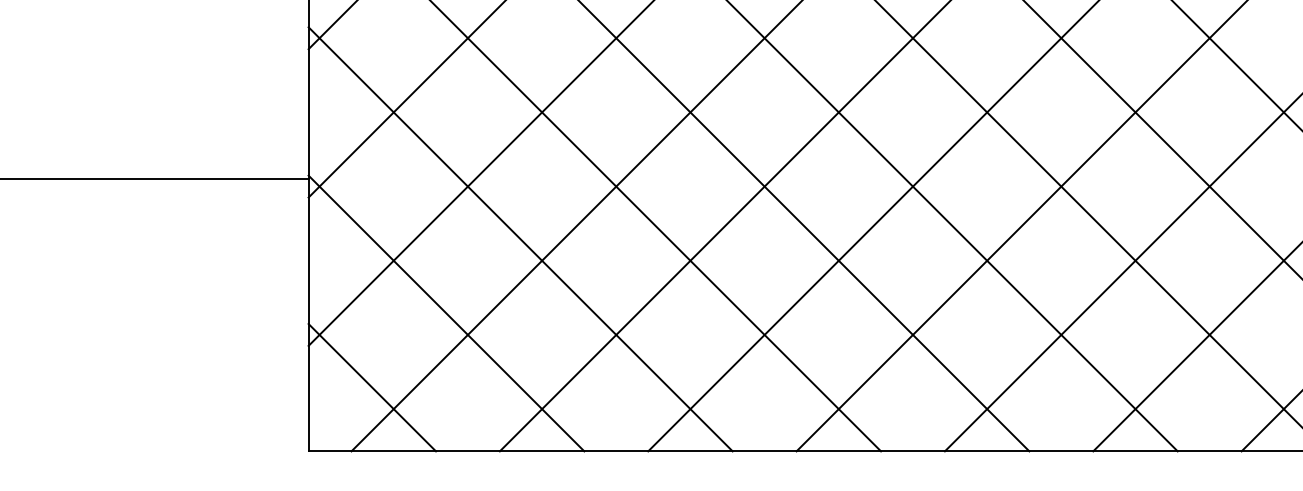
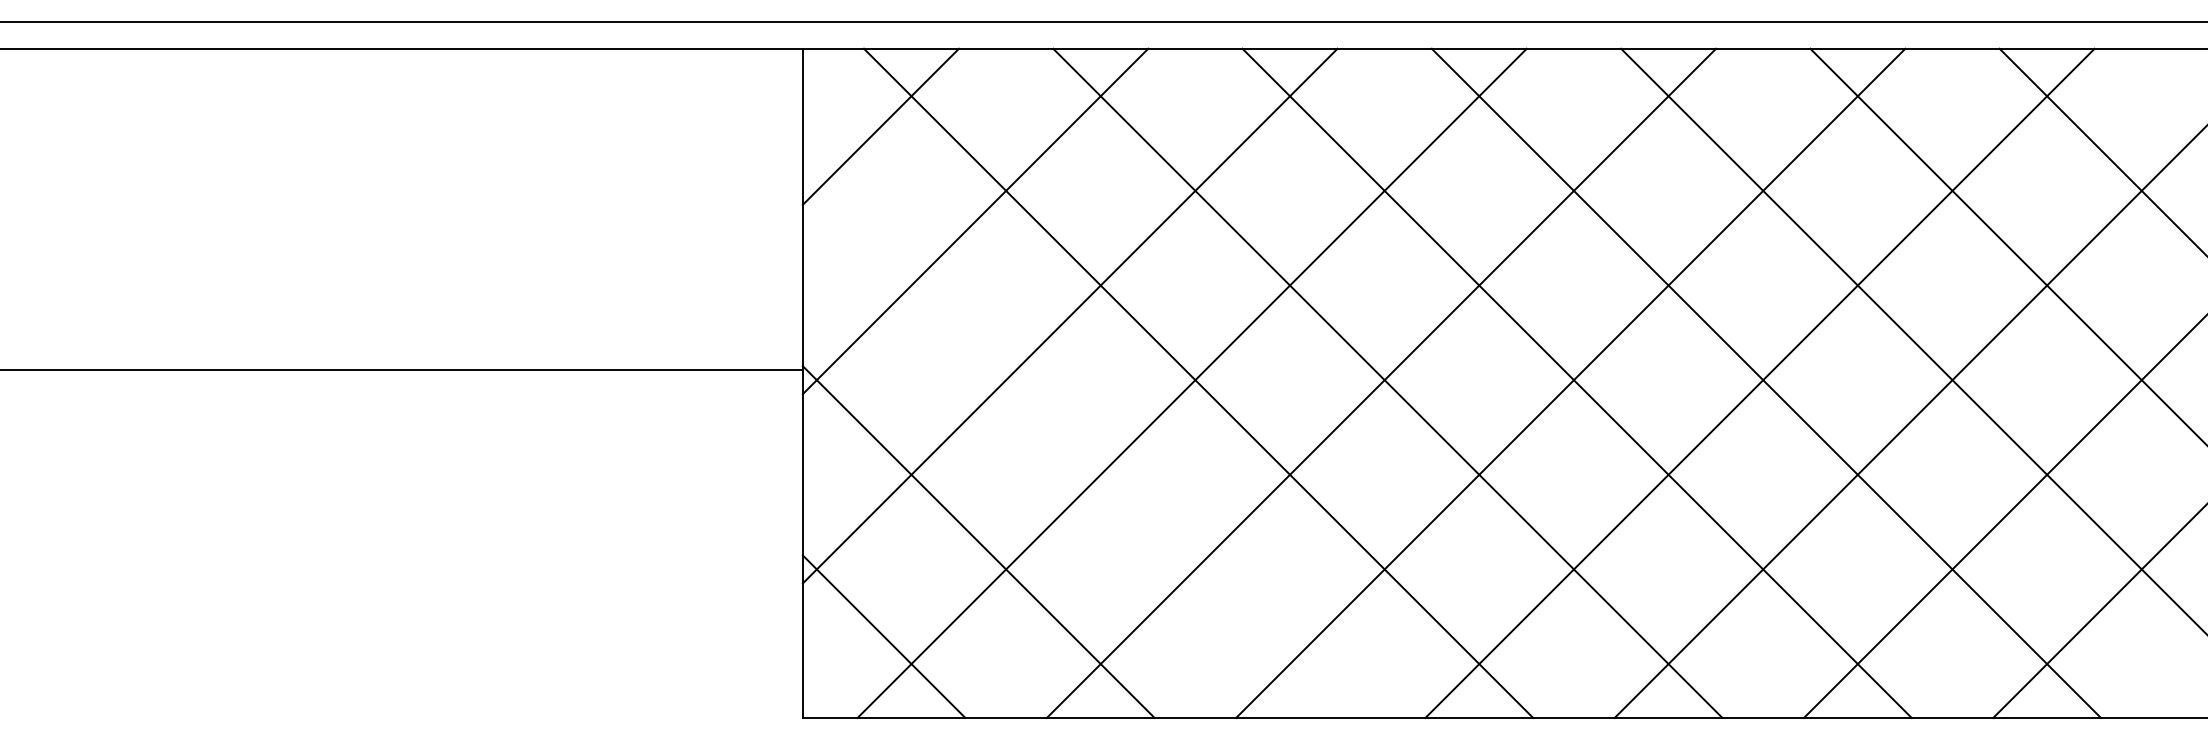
line: (519, 238) -> (1072, 446), removed

